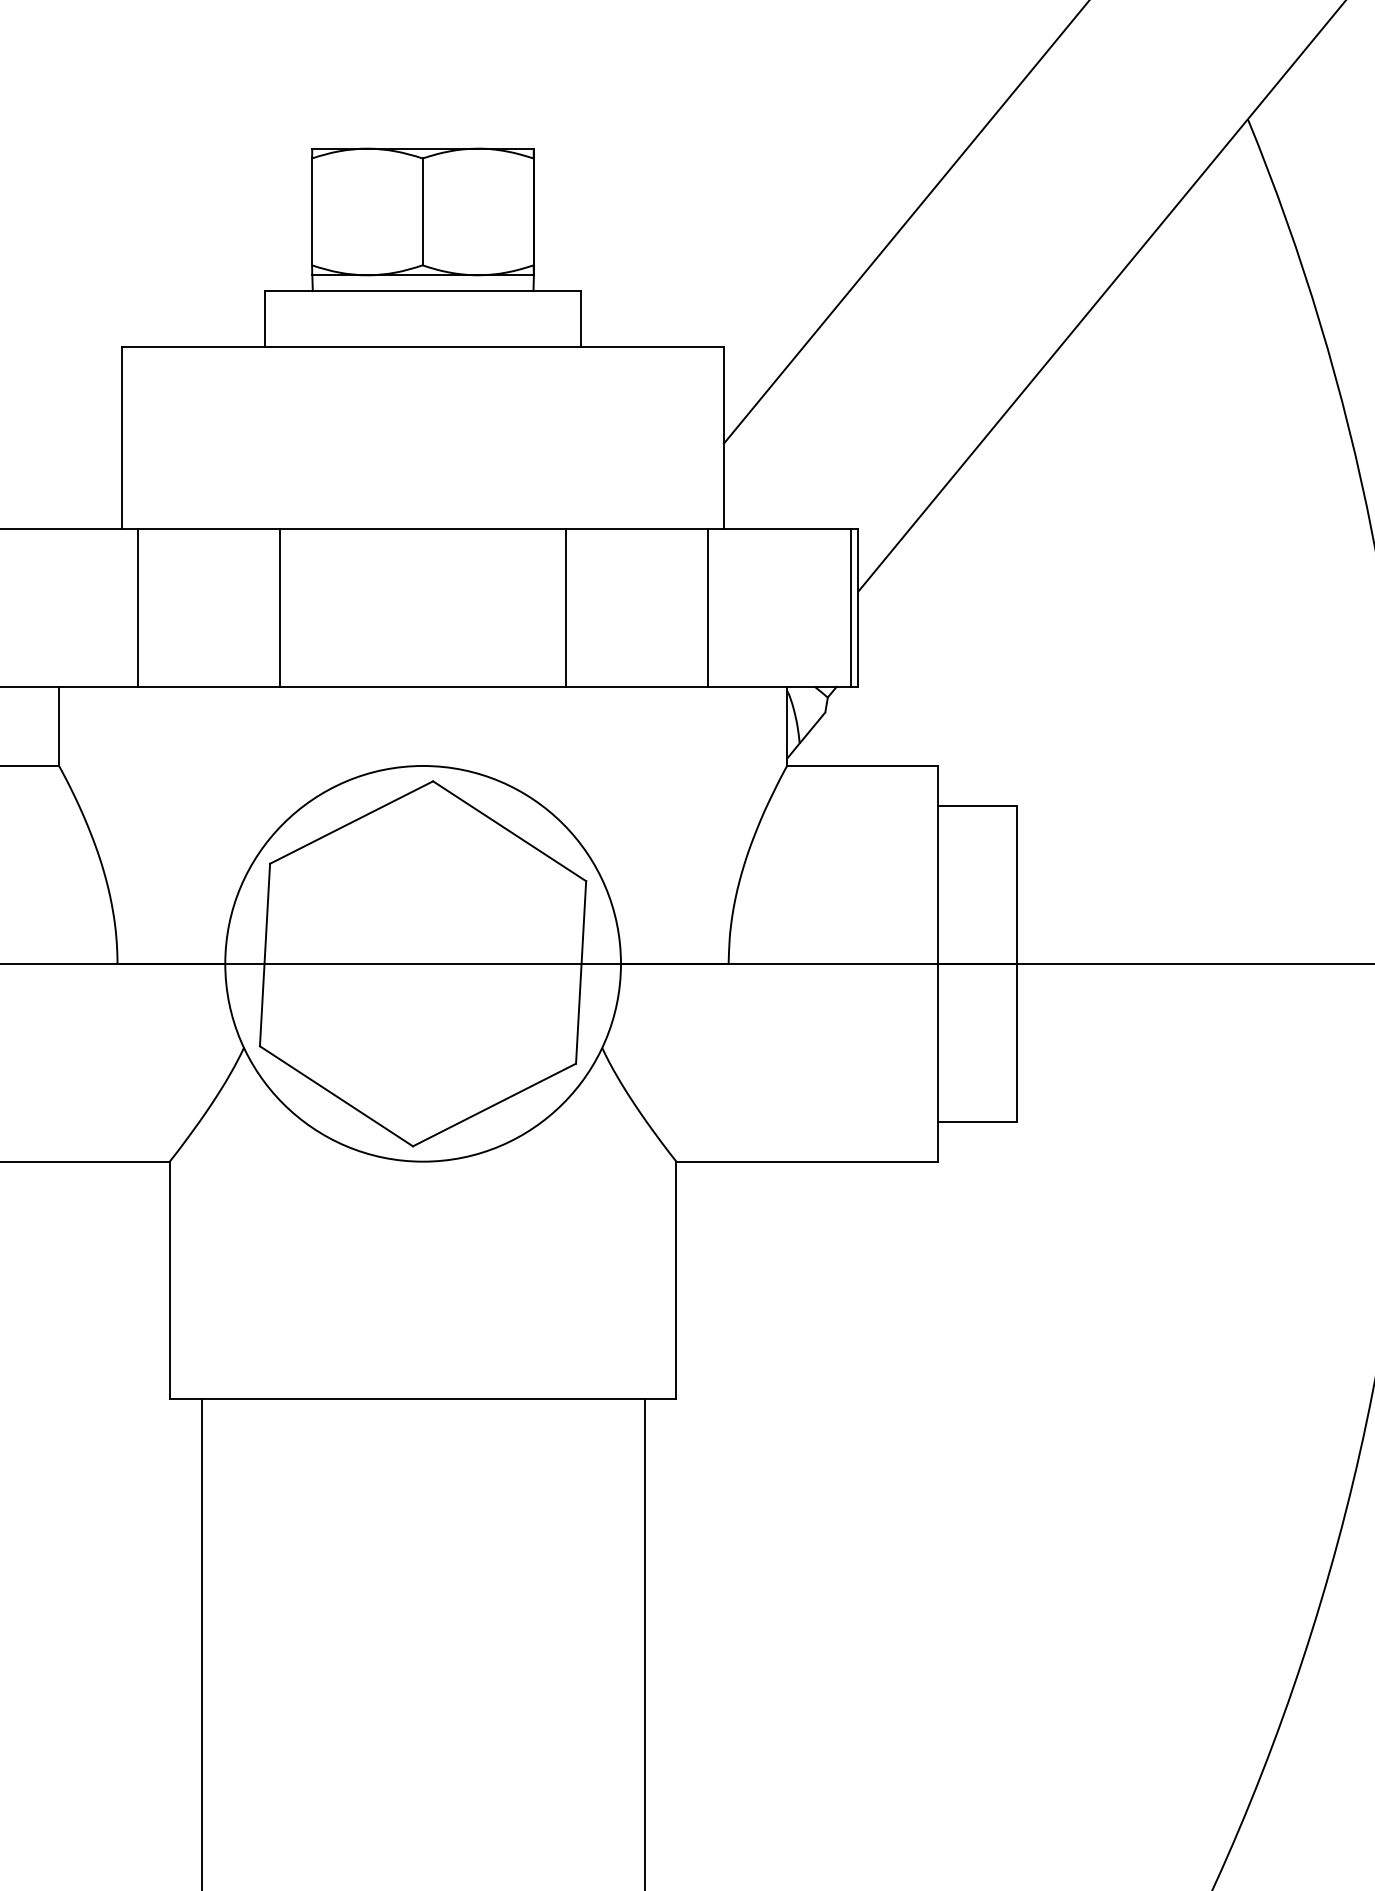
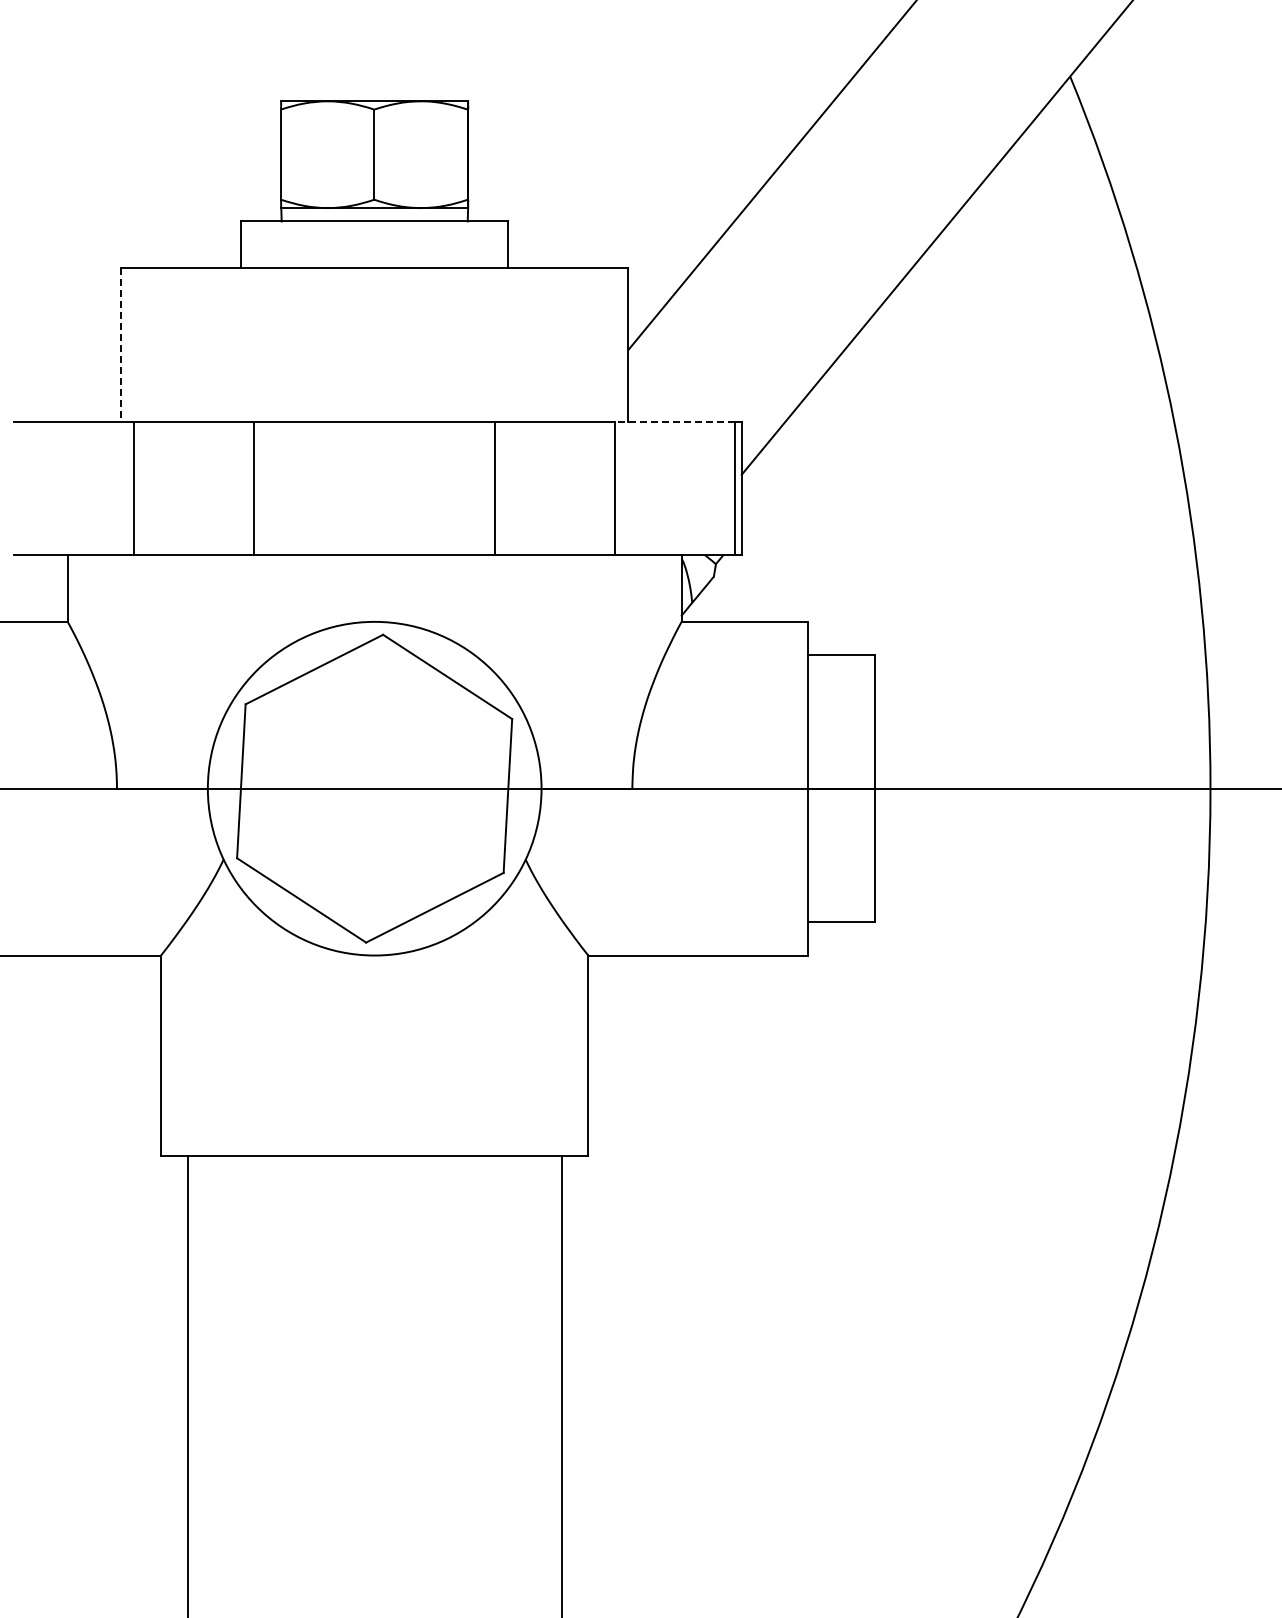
line: (122, 437) -> (121, 344), solid -> dashed
line: (778, 528) -> (674, 421), solid -> dashed

